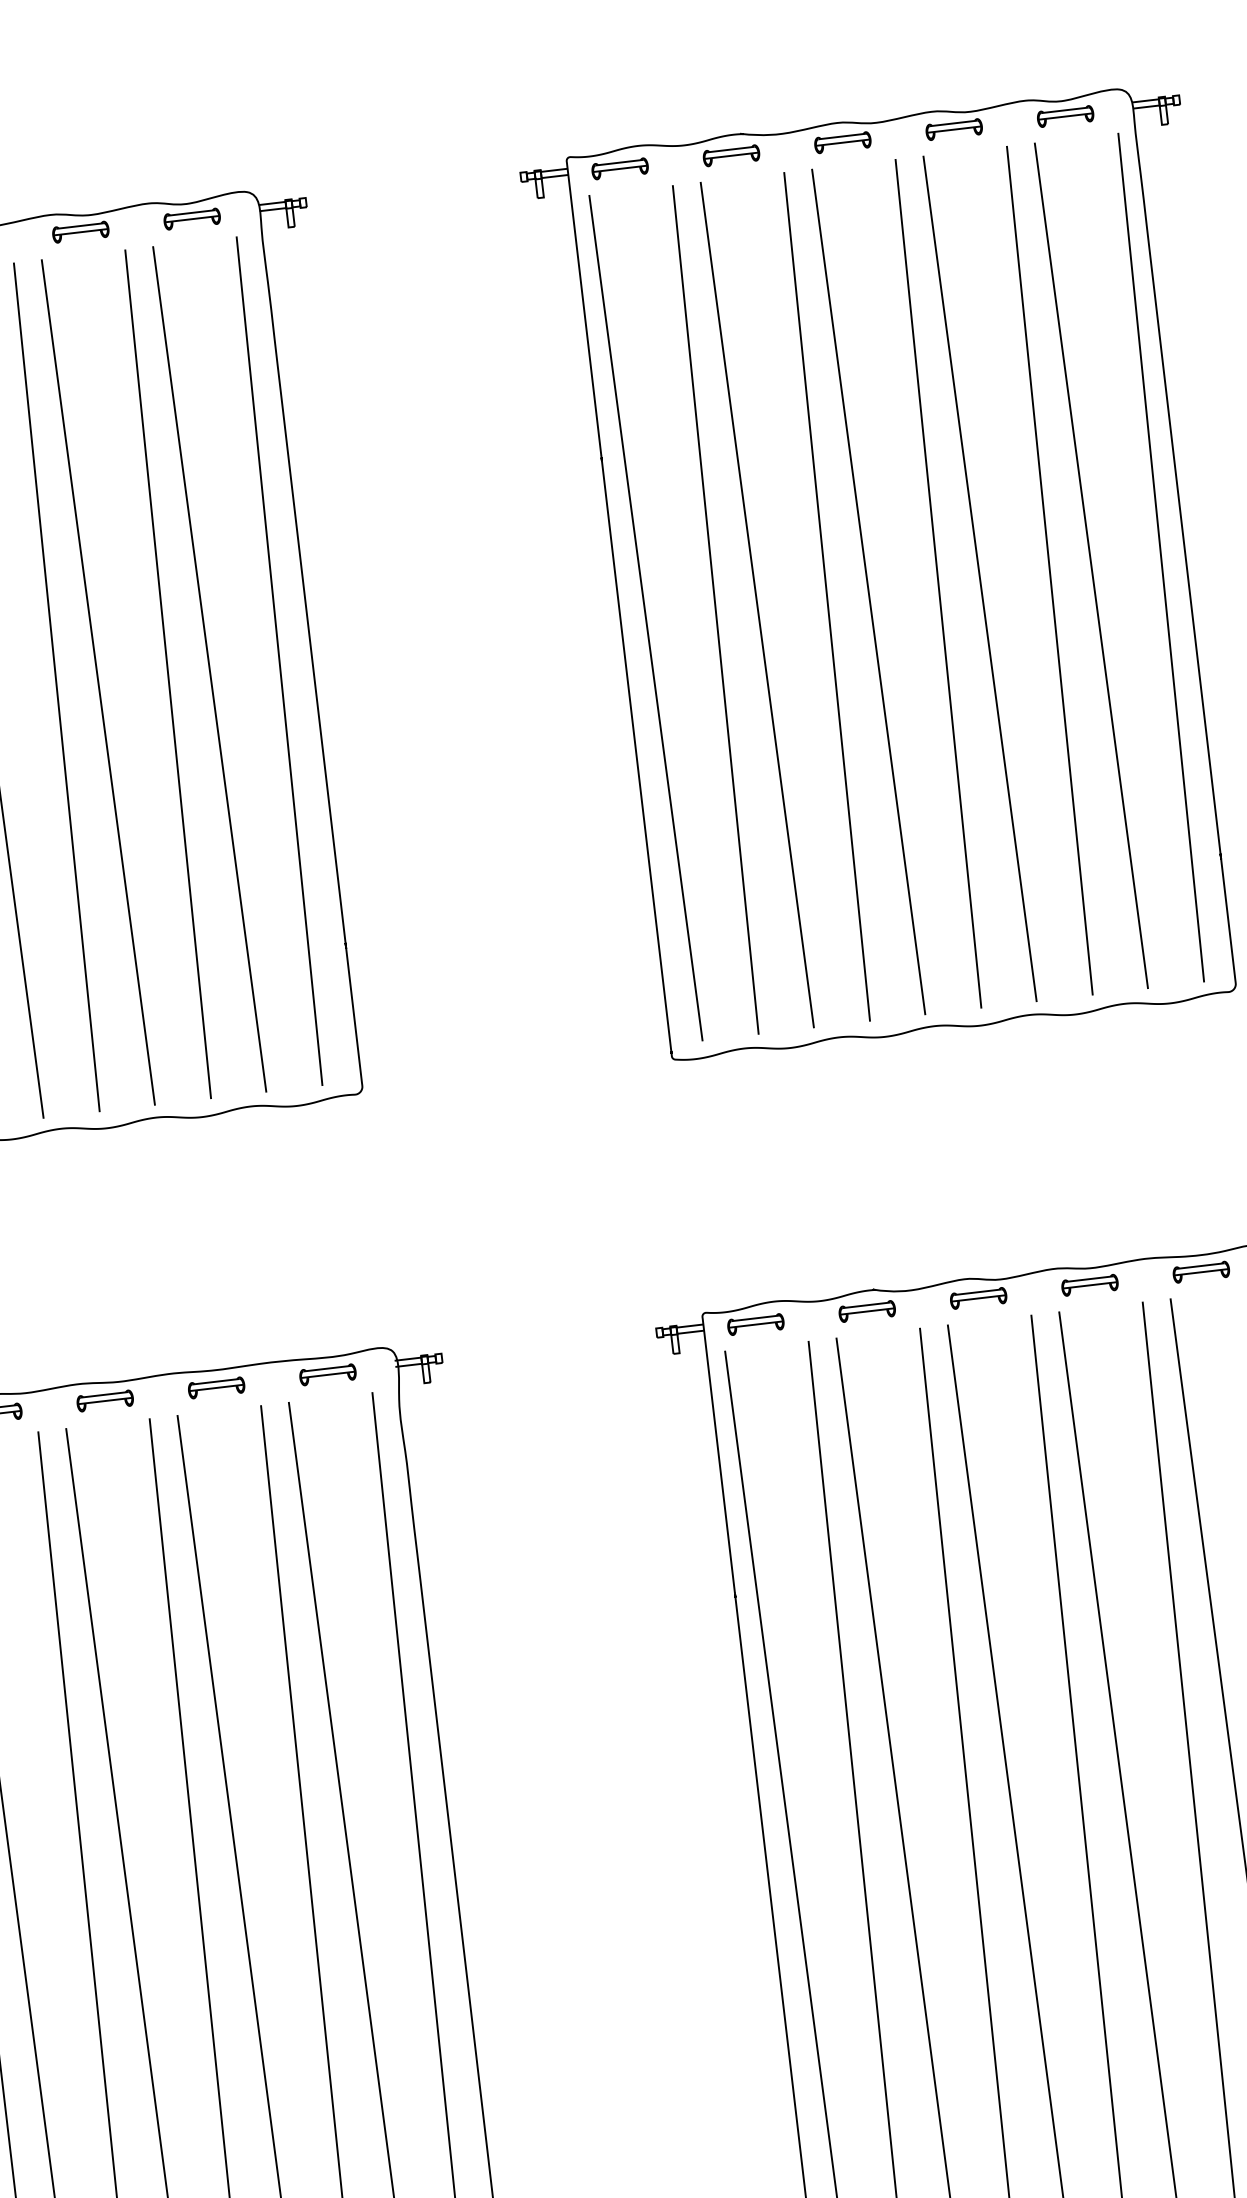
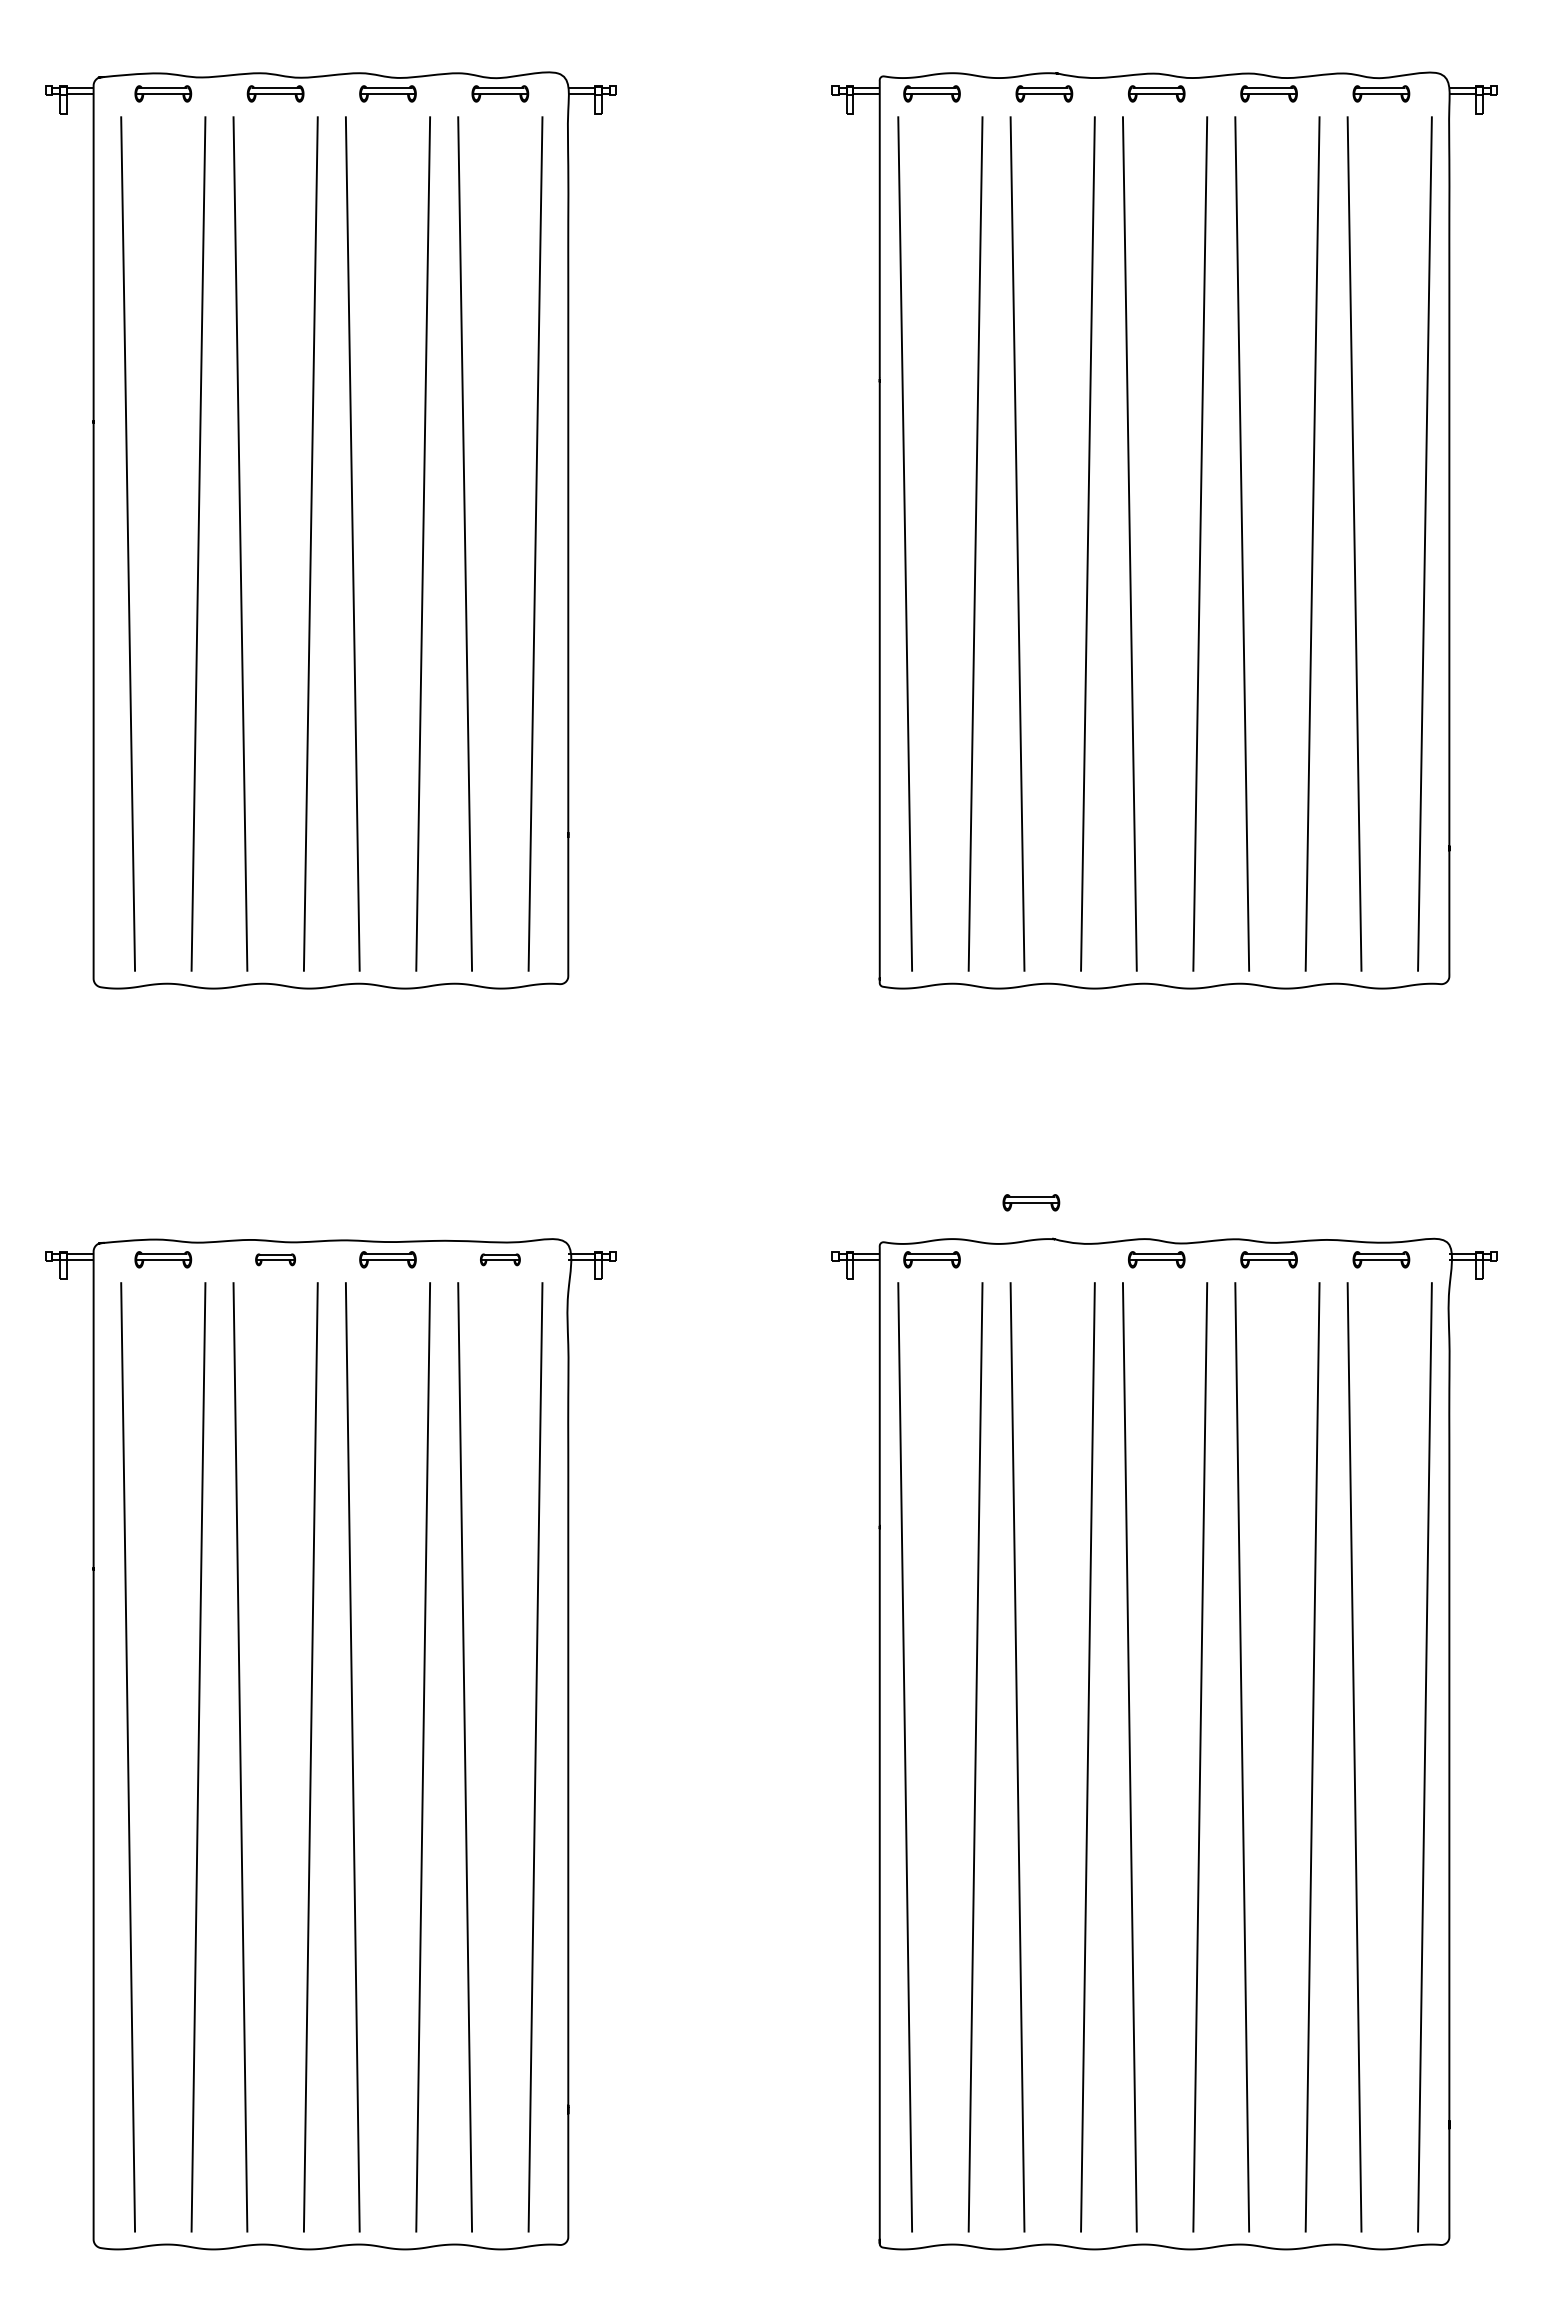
part: (867, 1311) -> (1031, 1202), moved
part: (328, 1374) -> (500, 1259), size x0.7
part: (105, 1400) -> (275, 1259), size x0.7

